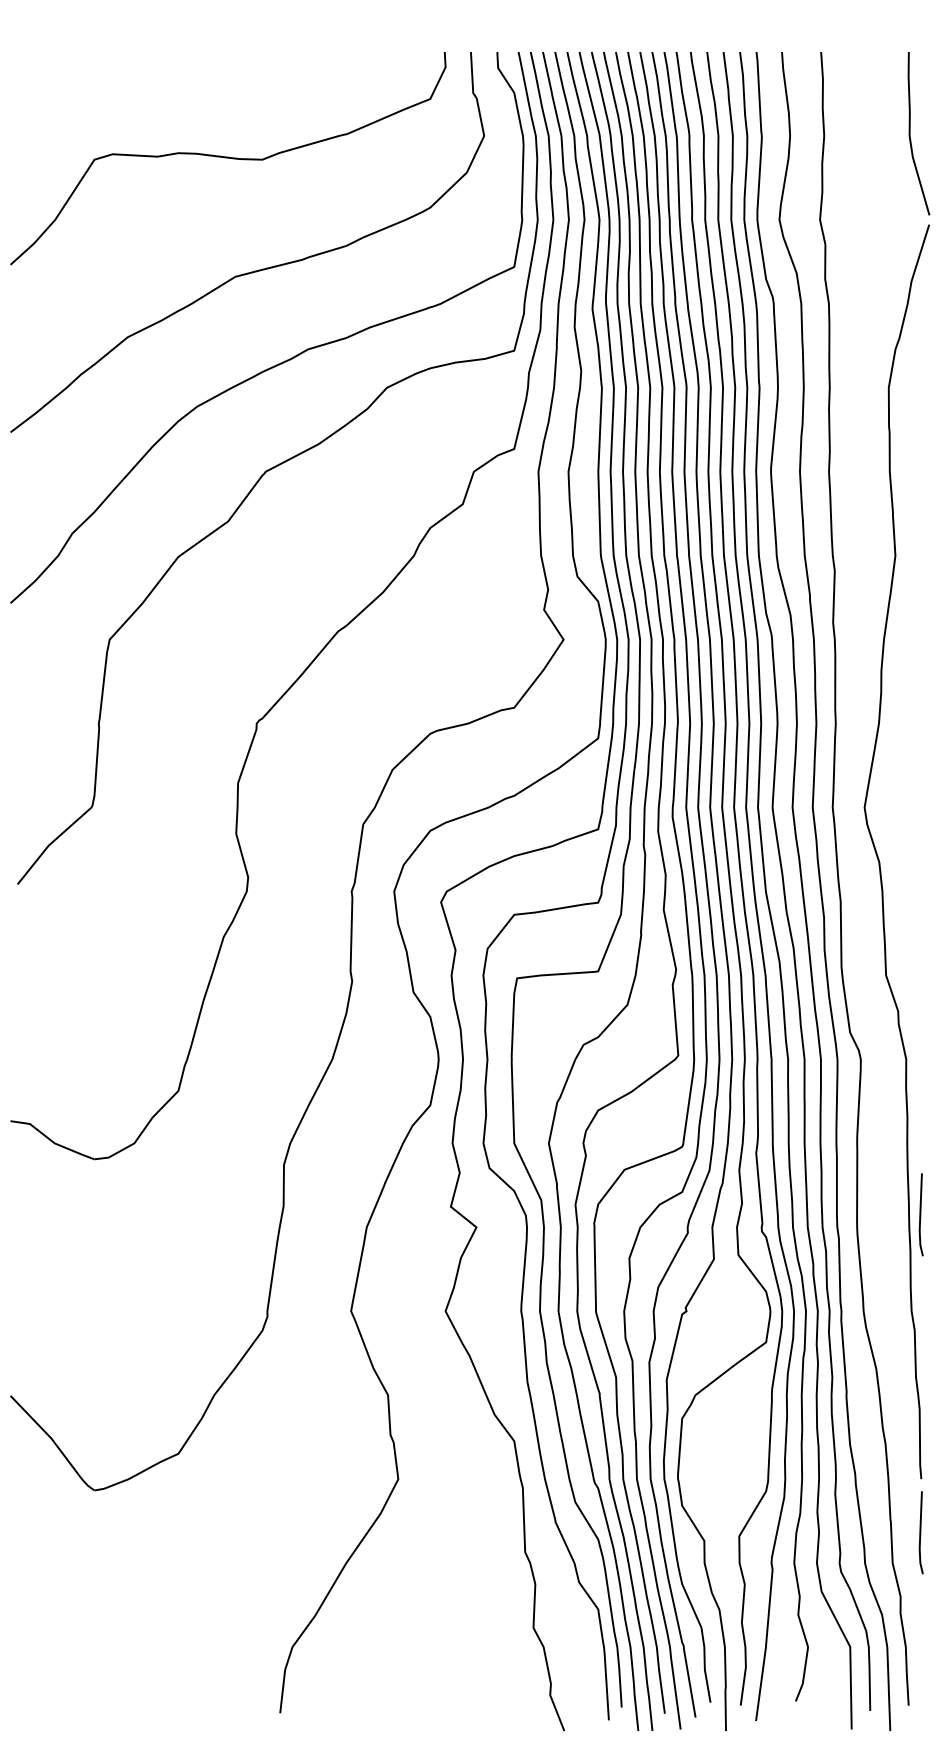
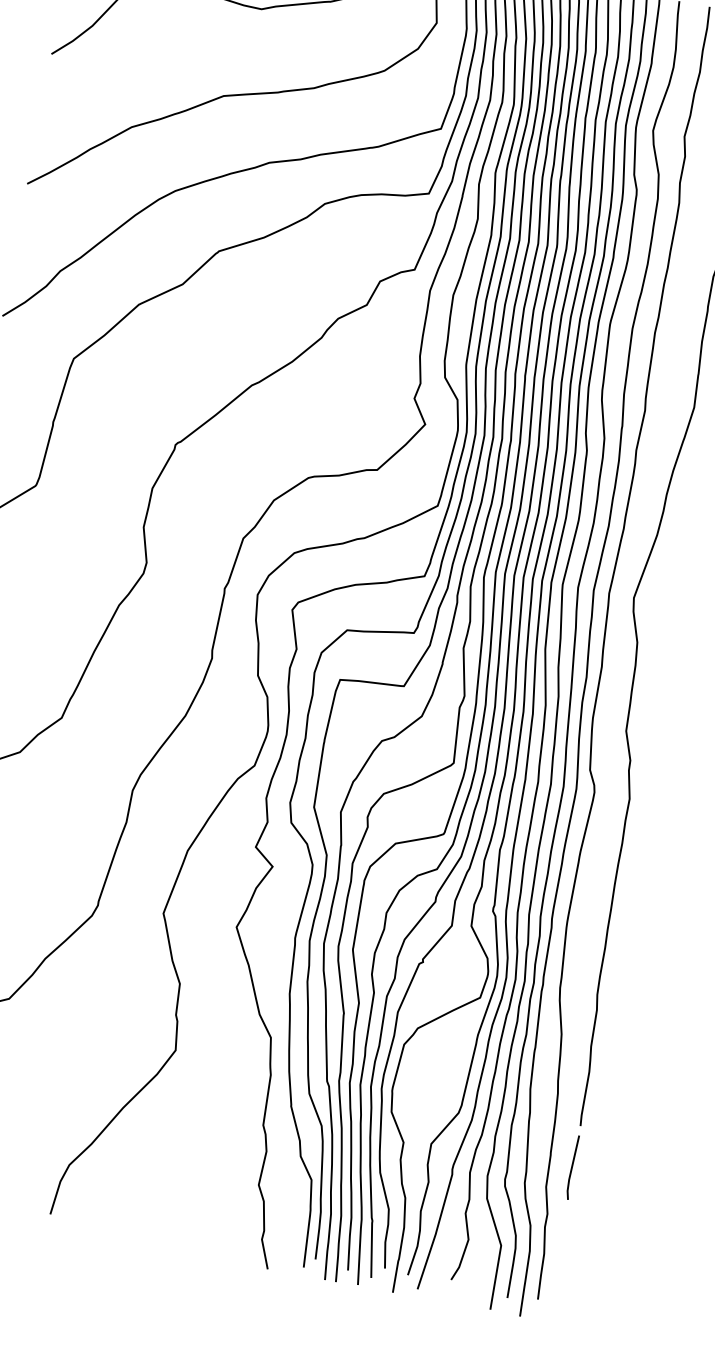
line: (920, 1214) -> (618, 921), removed

